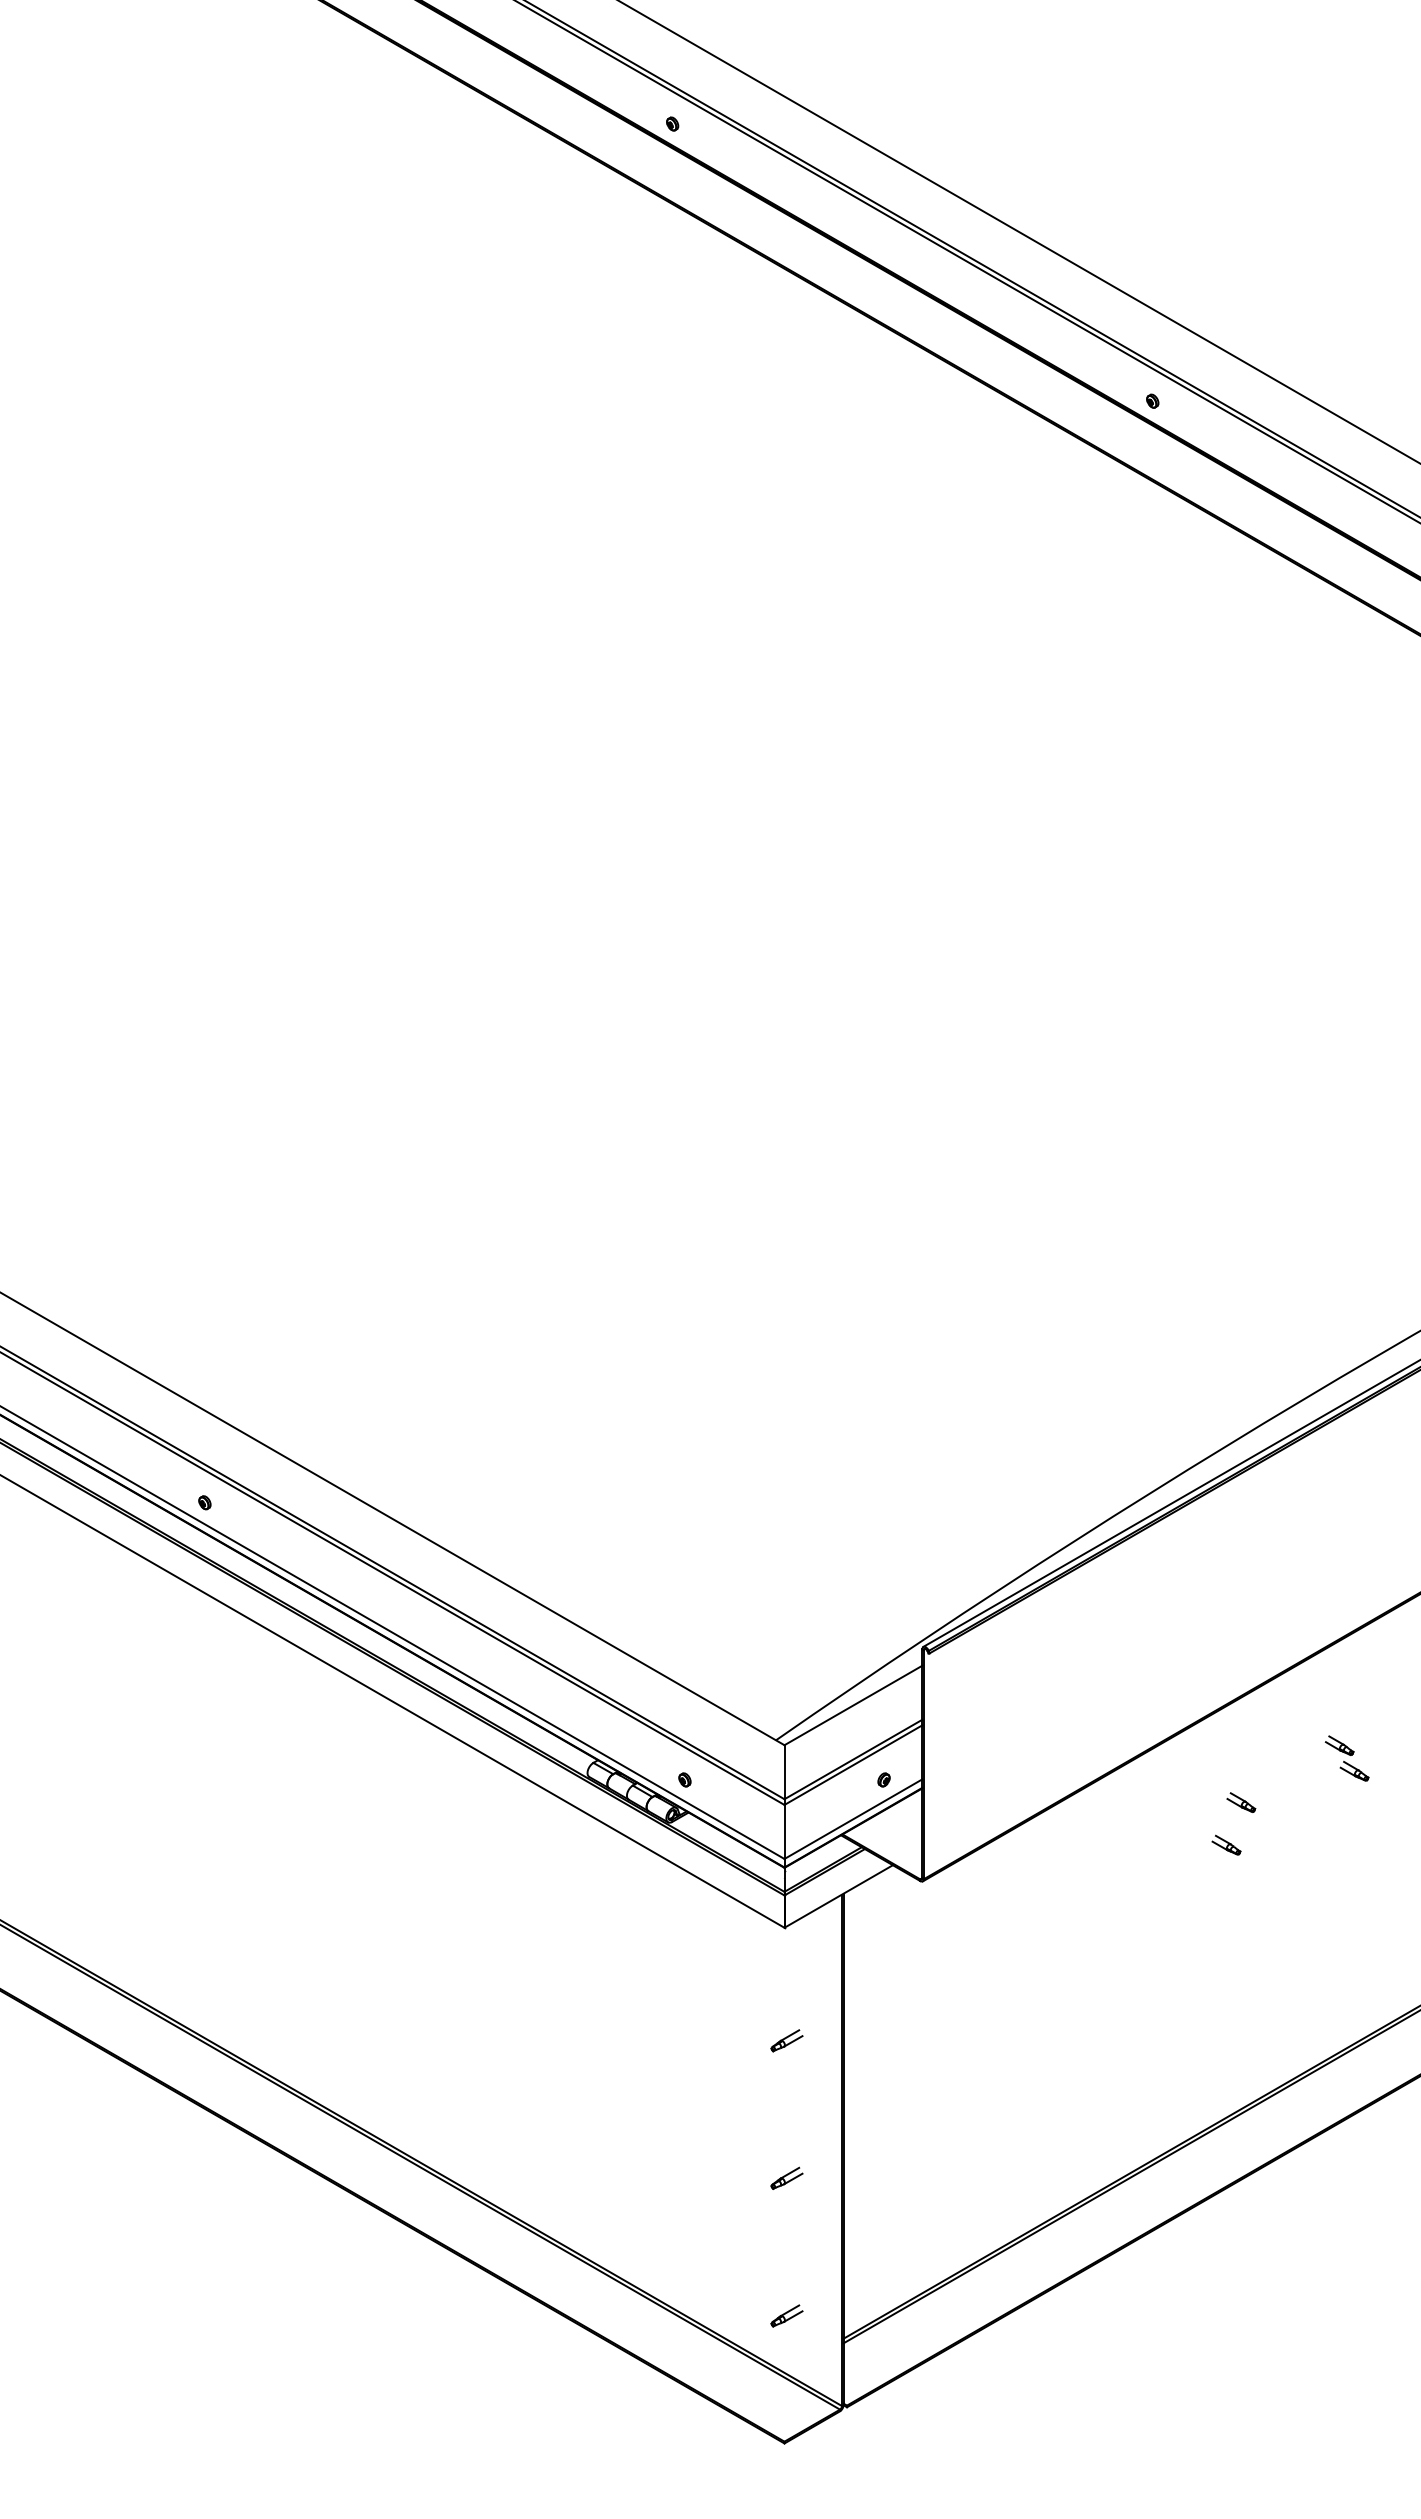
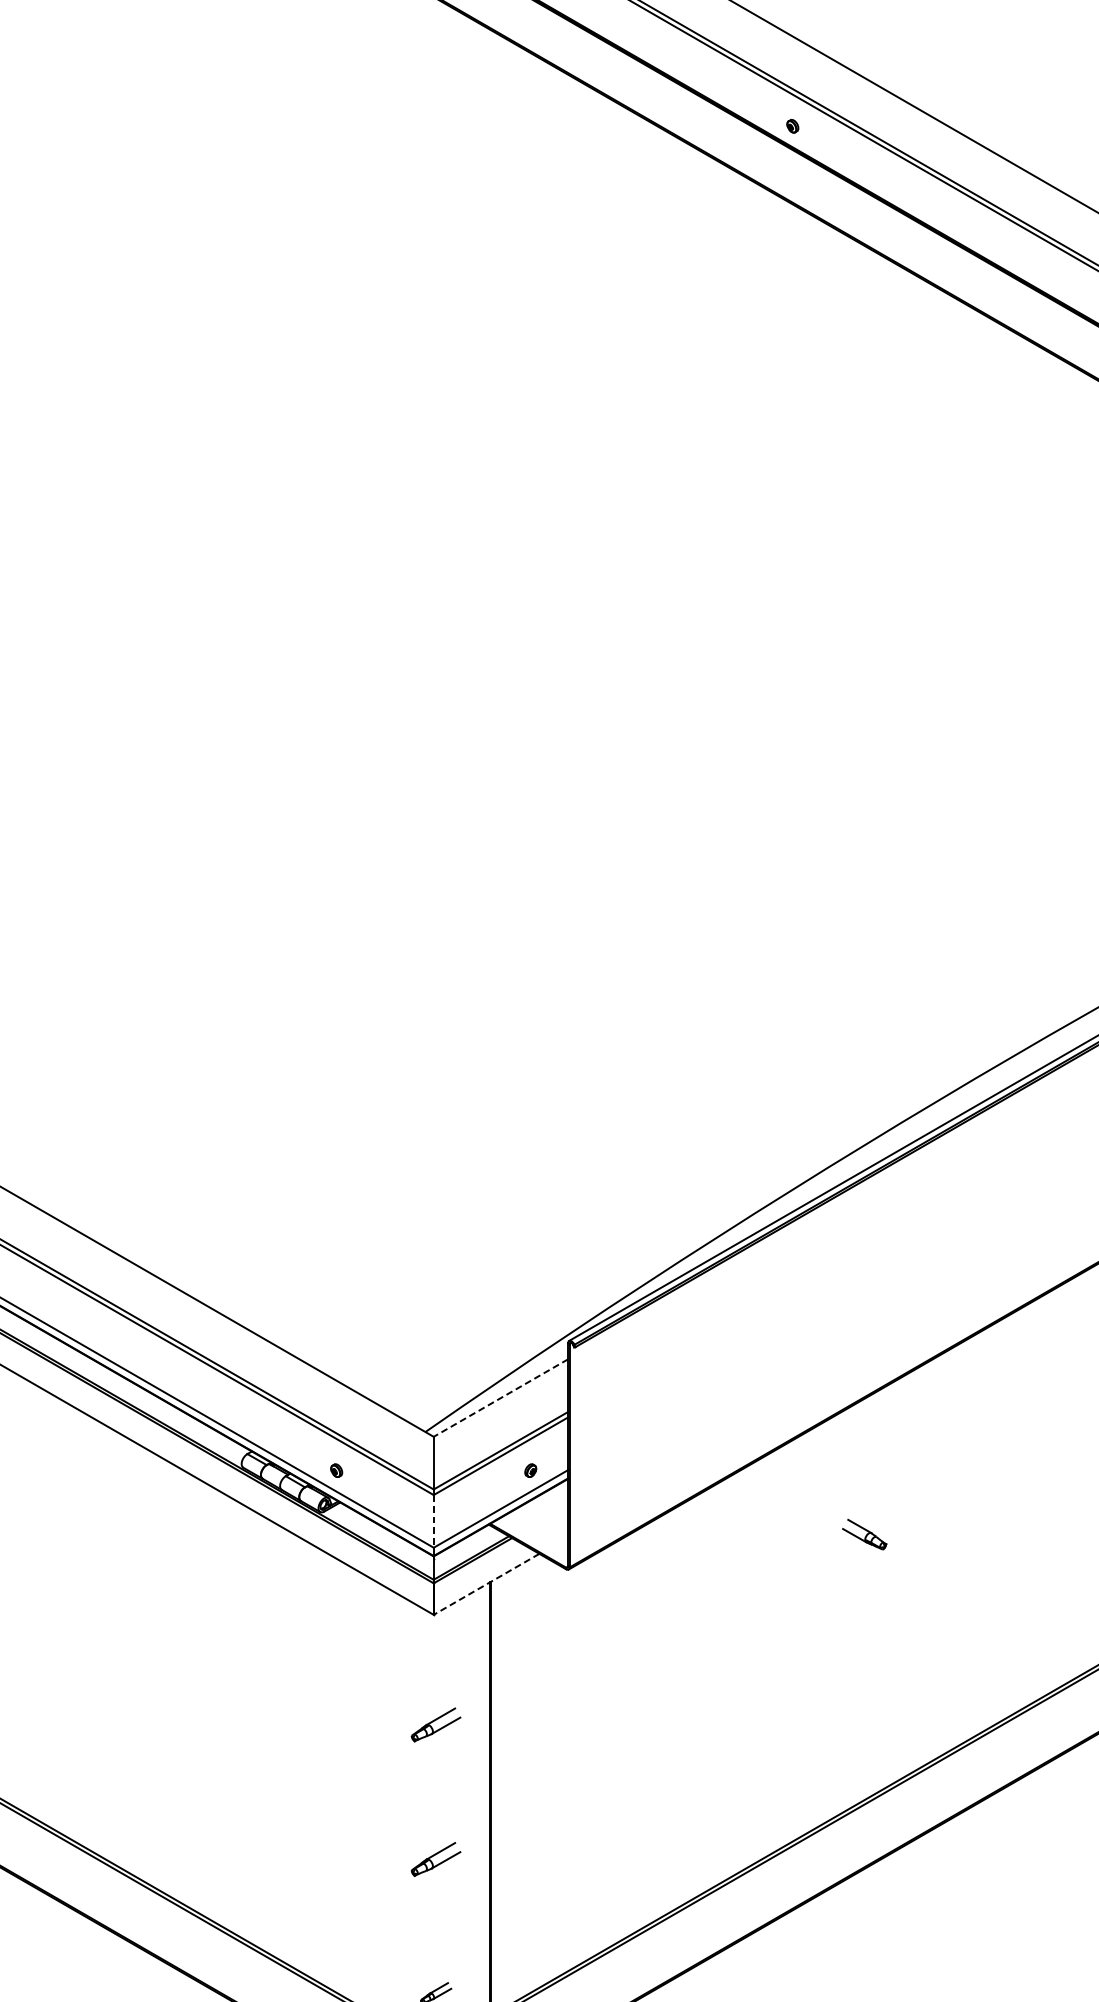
line: (853, 1705) -> (501, 1398), solid -> dashed
part: (1346, 1758) -> (981, 1449), removed
part: (1241, 1802) -> (879, 1492), removed
line: (784, 1832) -> (433, 1521), solid -> dashed
part: (1226, 1844) -> (864, 1533), size x1.6
line: (838, 1896) -> (486, 1584), solid -> dashed
part: (786, 2040) -> (435, 1724), size x1.6
part: (786, 2177) -> (435, 1858), size x1.6

